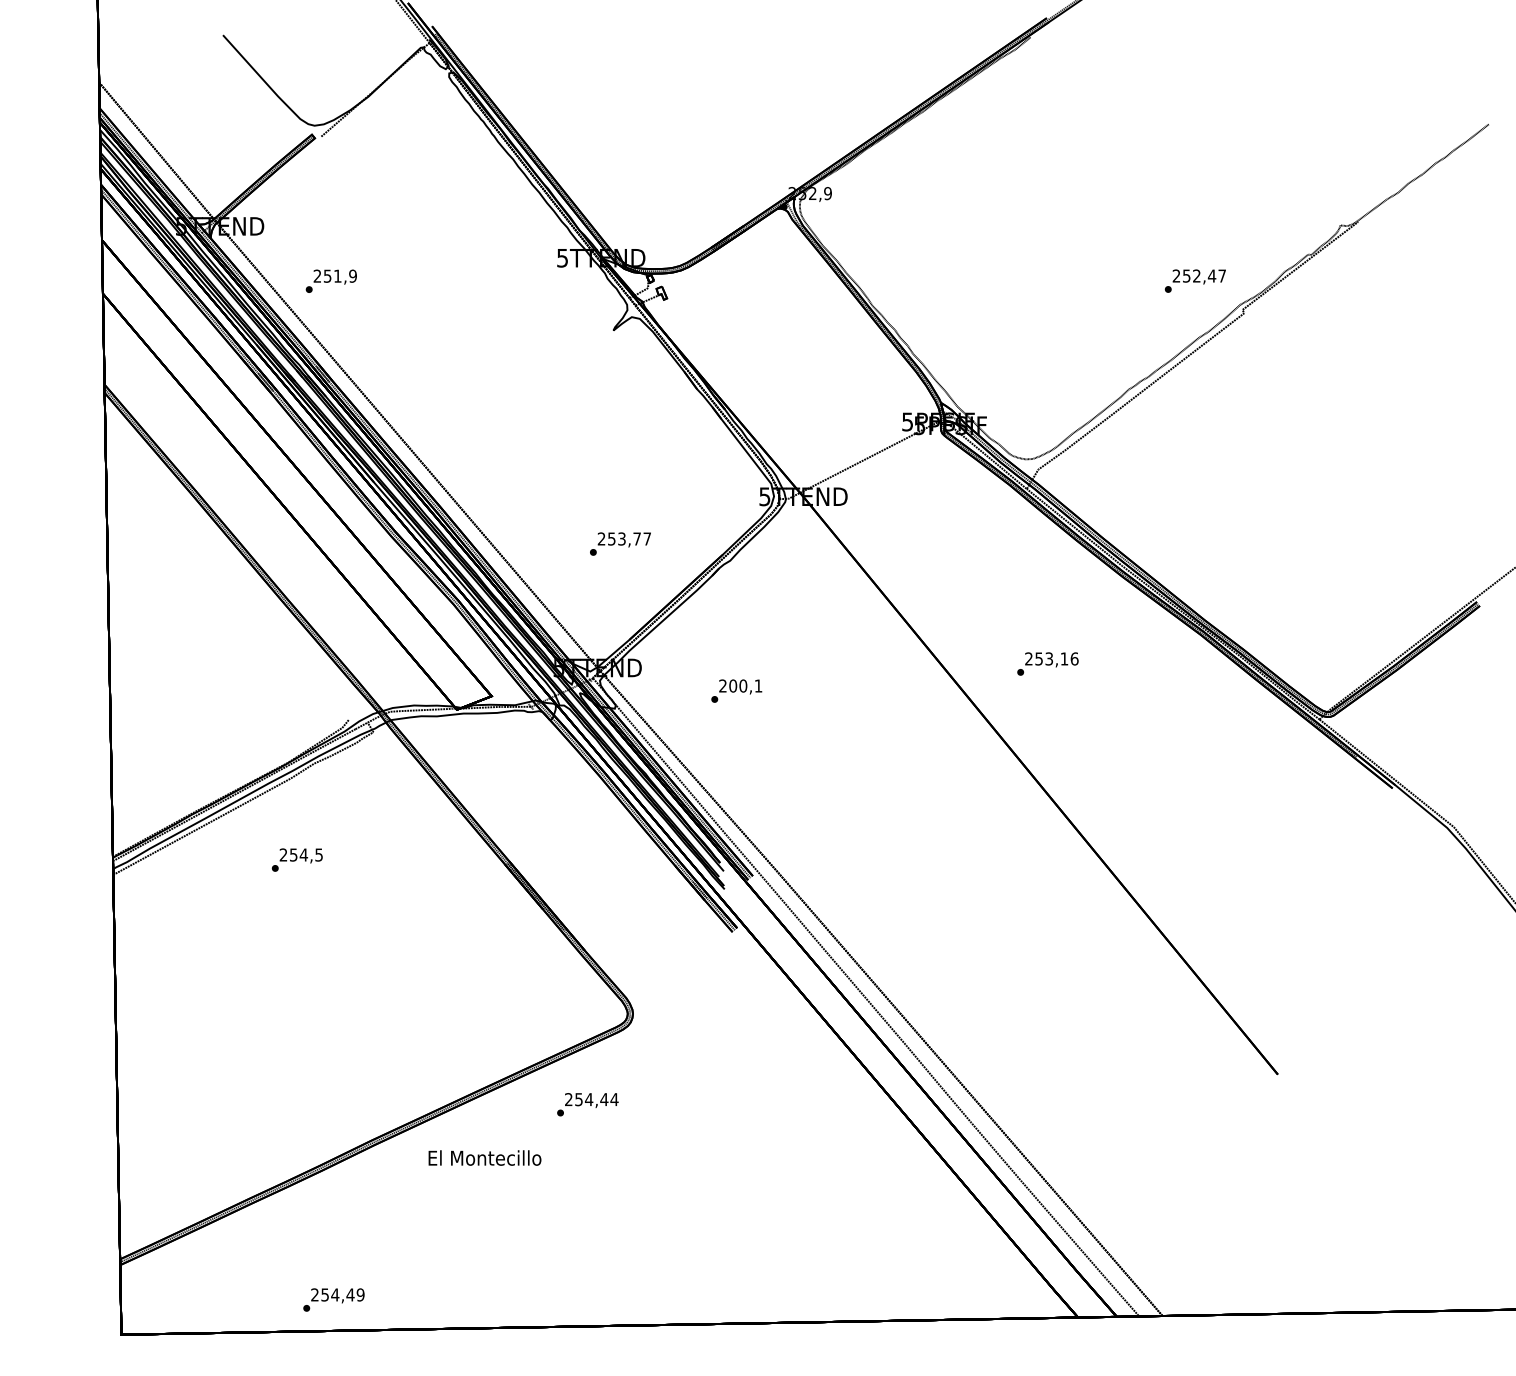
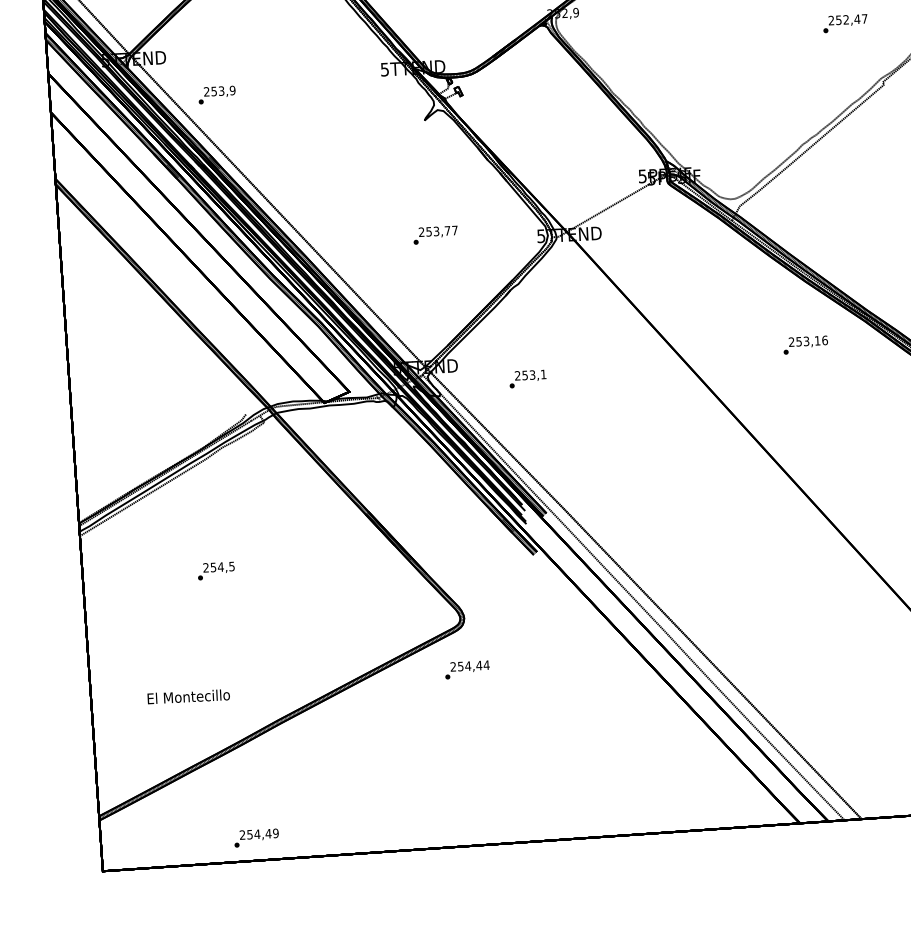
text: (337, 275) -> (221, 90), 251,9 -> 253,9
text: (1194, 280) -> (844, 23), moved
text: (620, 543) -> (435, 234), moved
text: (1047, 663) -> (805, 344), moved
text: (738, 685) -> (529, 374), 200,1 -> 253,1
text: (296, 859) -> (215, 570), moved
text: (587, 1104) -> (467, 669), moved
text: (484, 1157) -> (188, 696), moved

